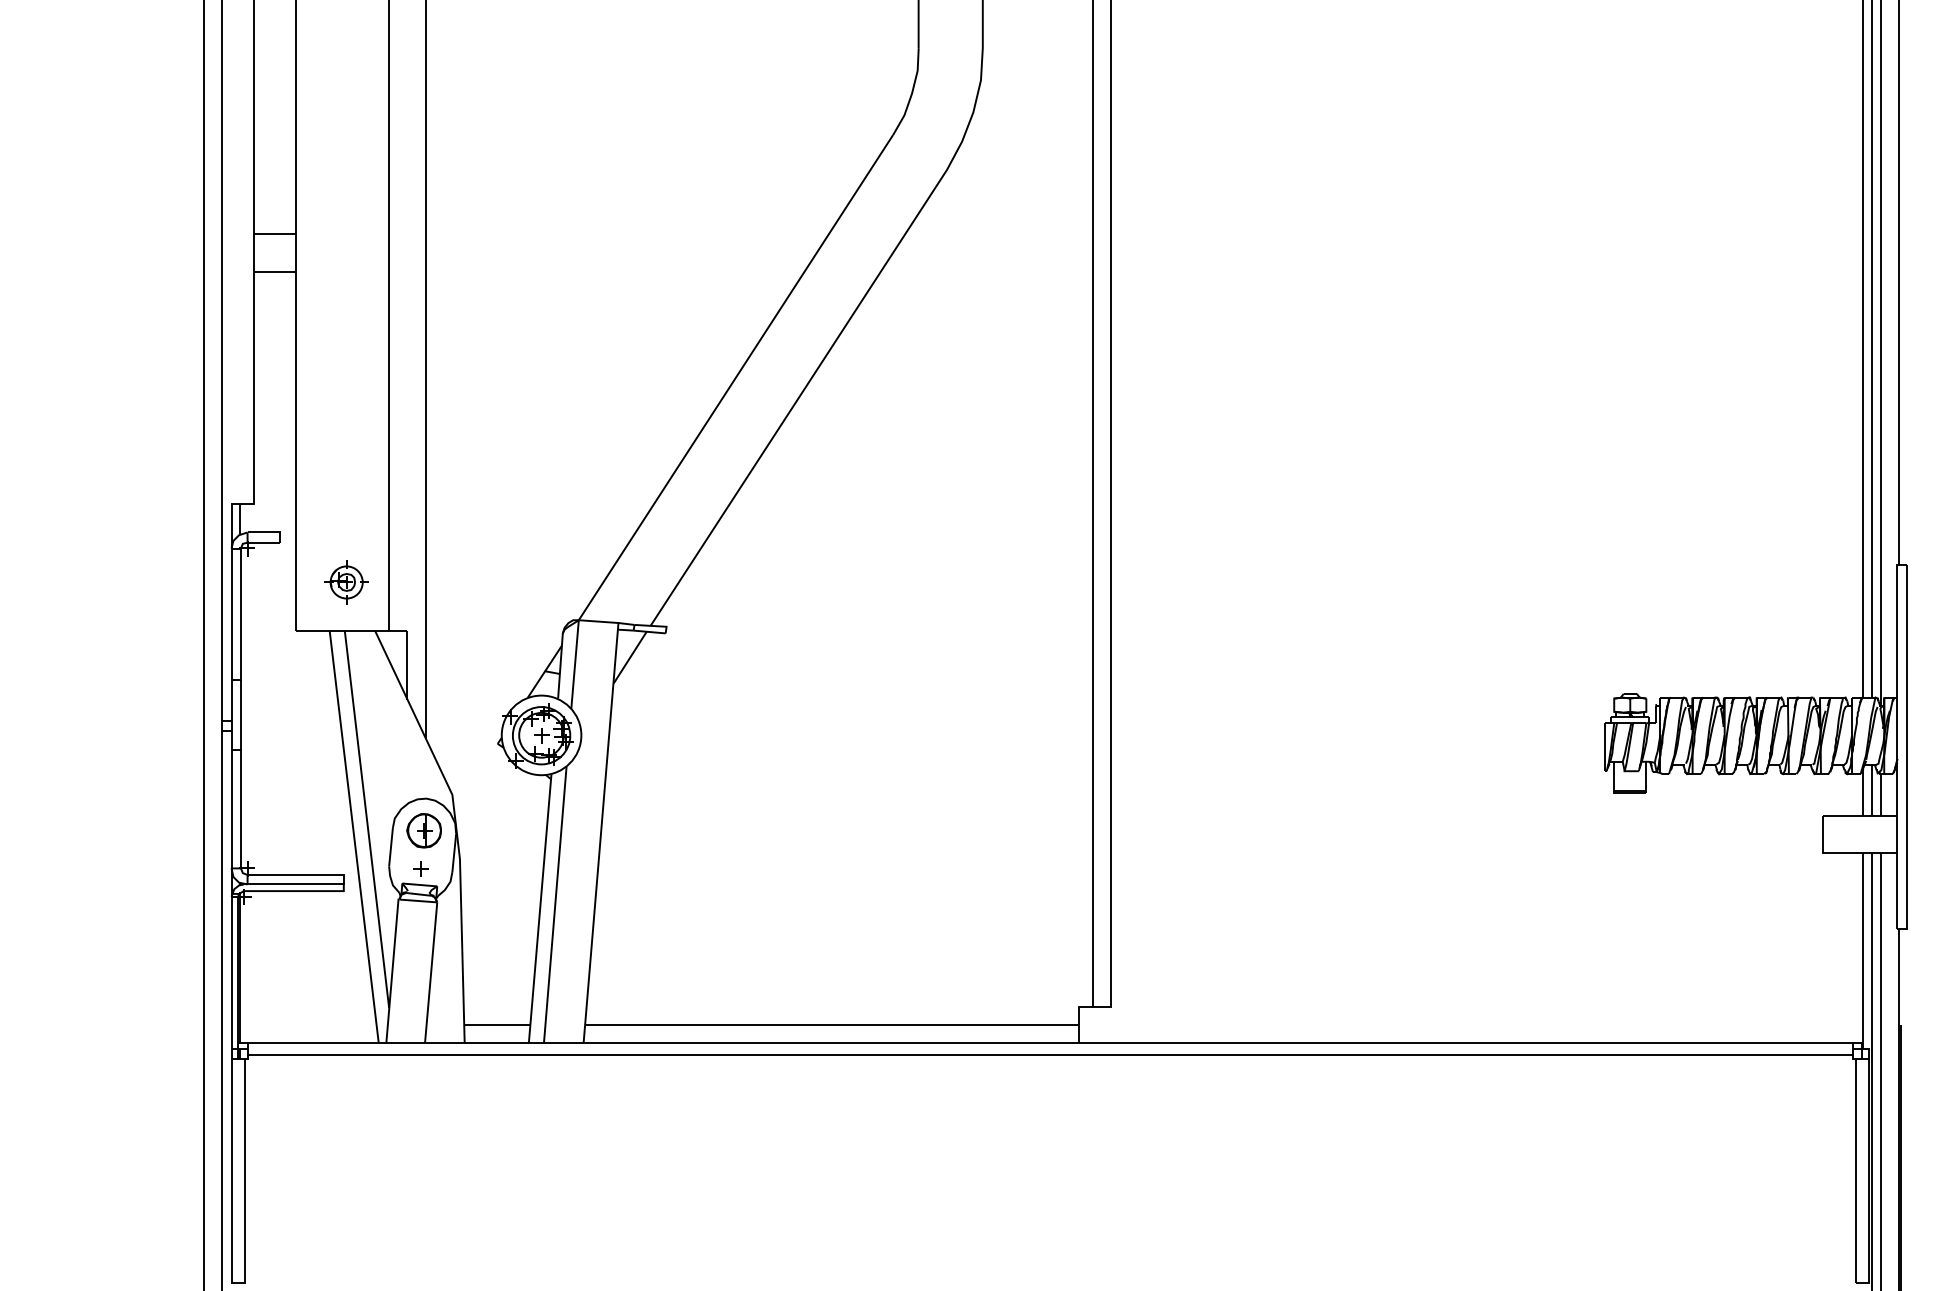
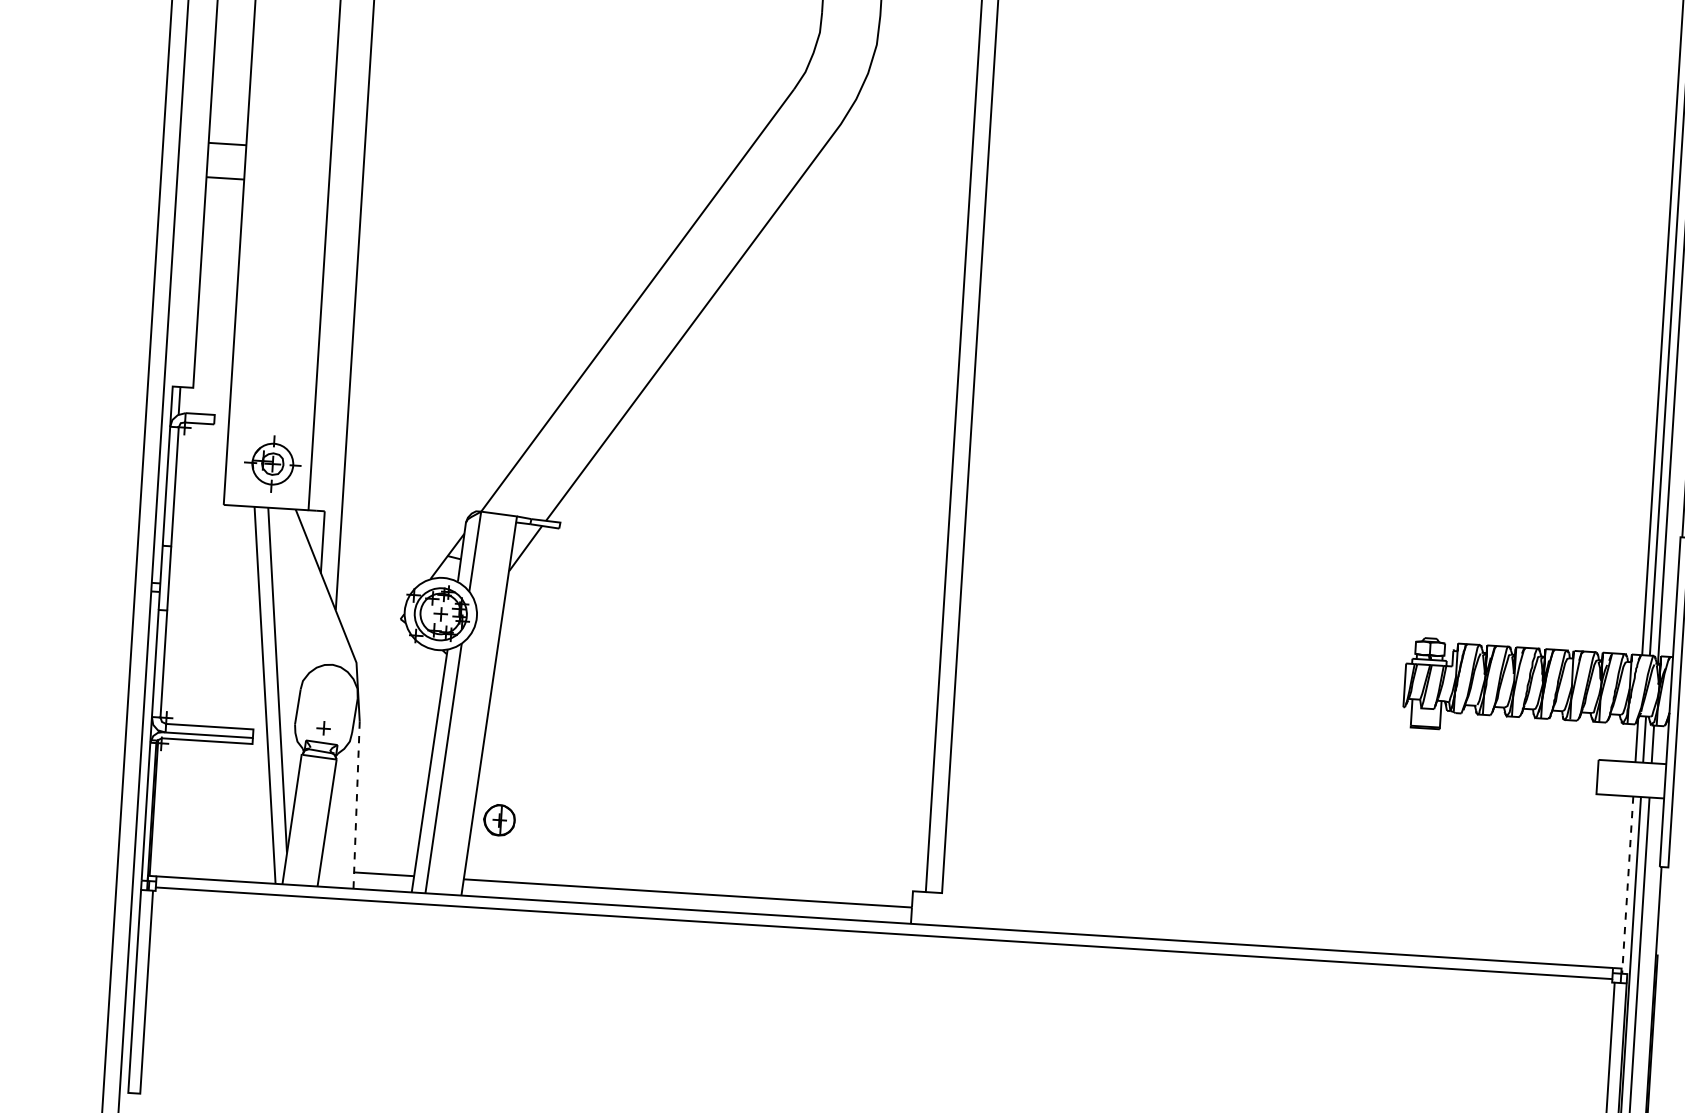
part: (346, 582) -> (272, 464), size x1.4
part: (423, 830) -> (498, 819), moved
line: (462, 951) -> (356, 805), solid -> dashed
line: (1863, 951) -> (1627, 885), solid -> dashed

